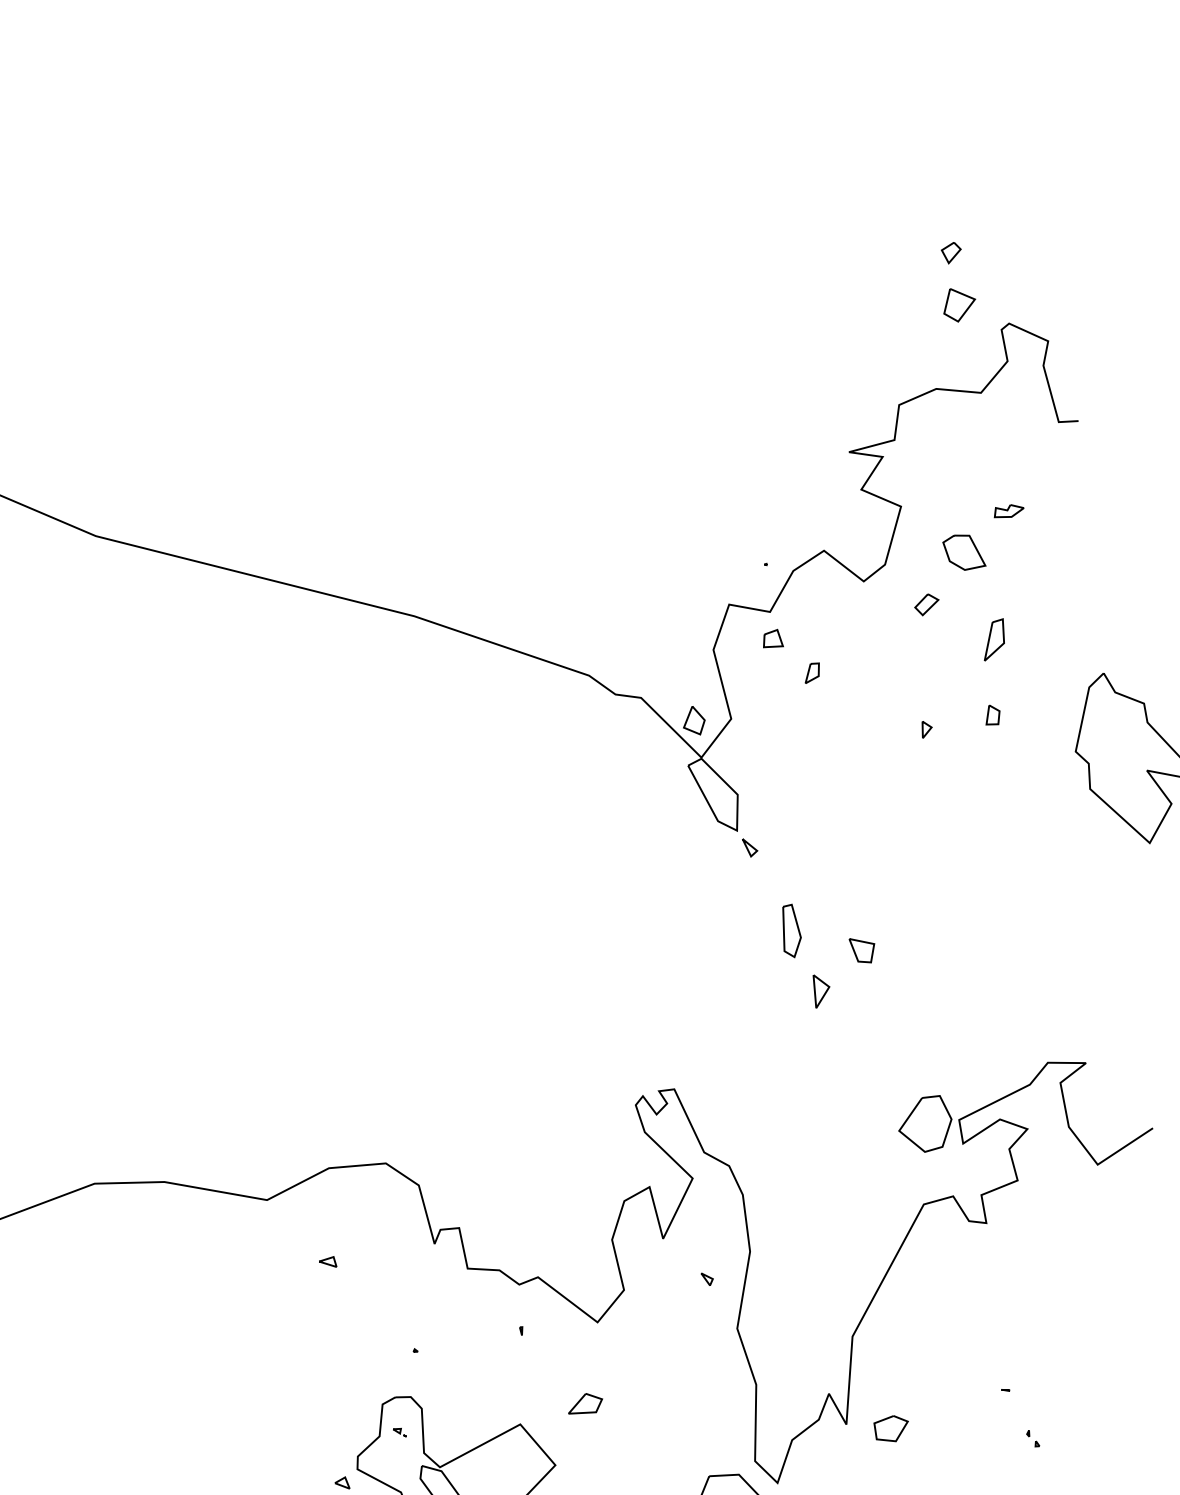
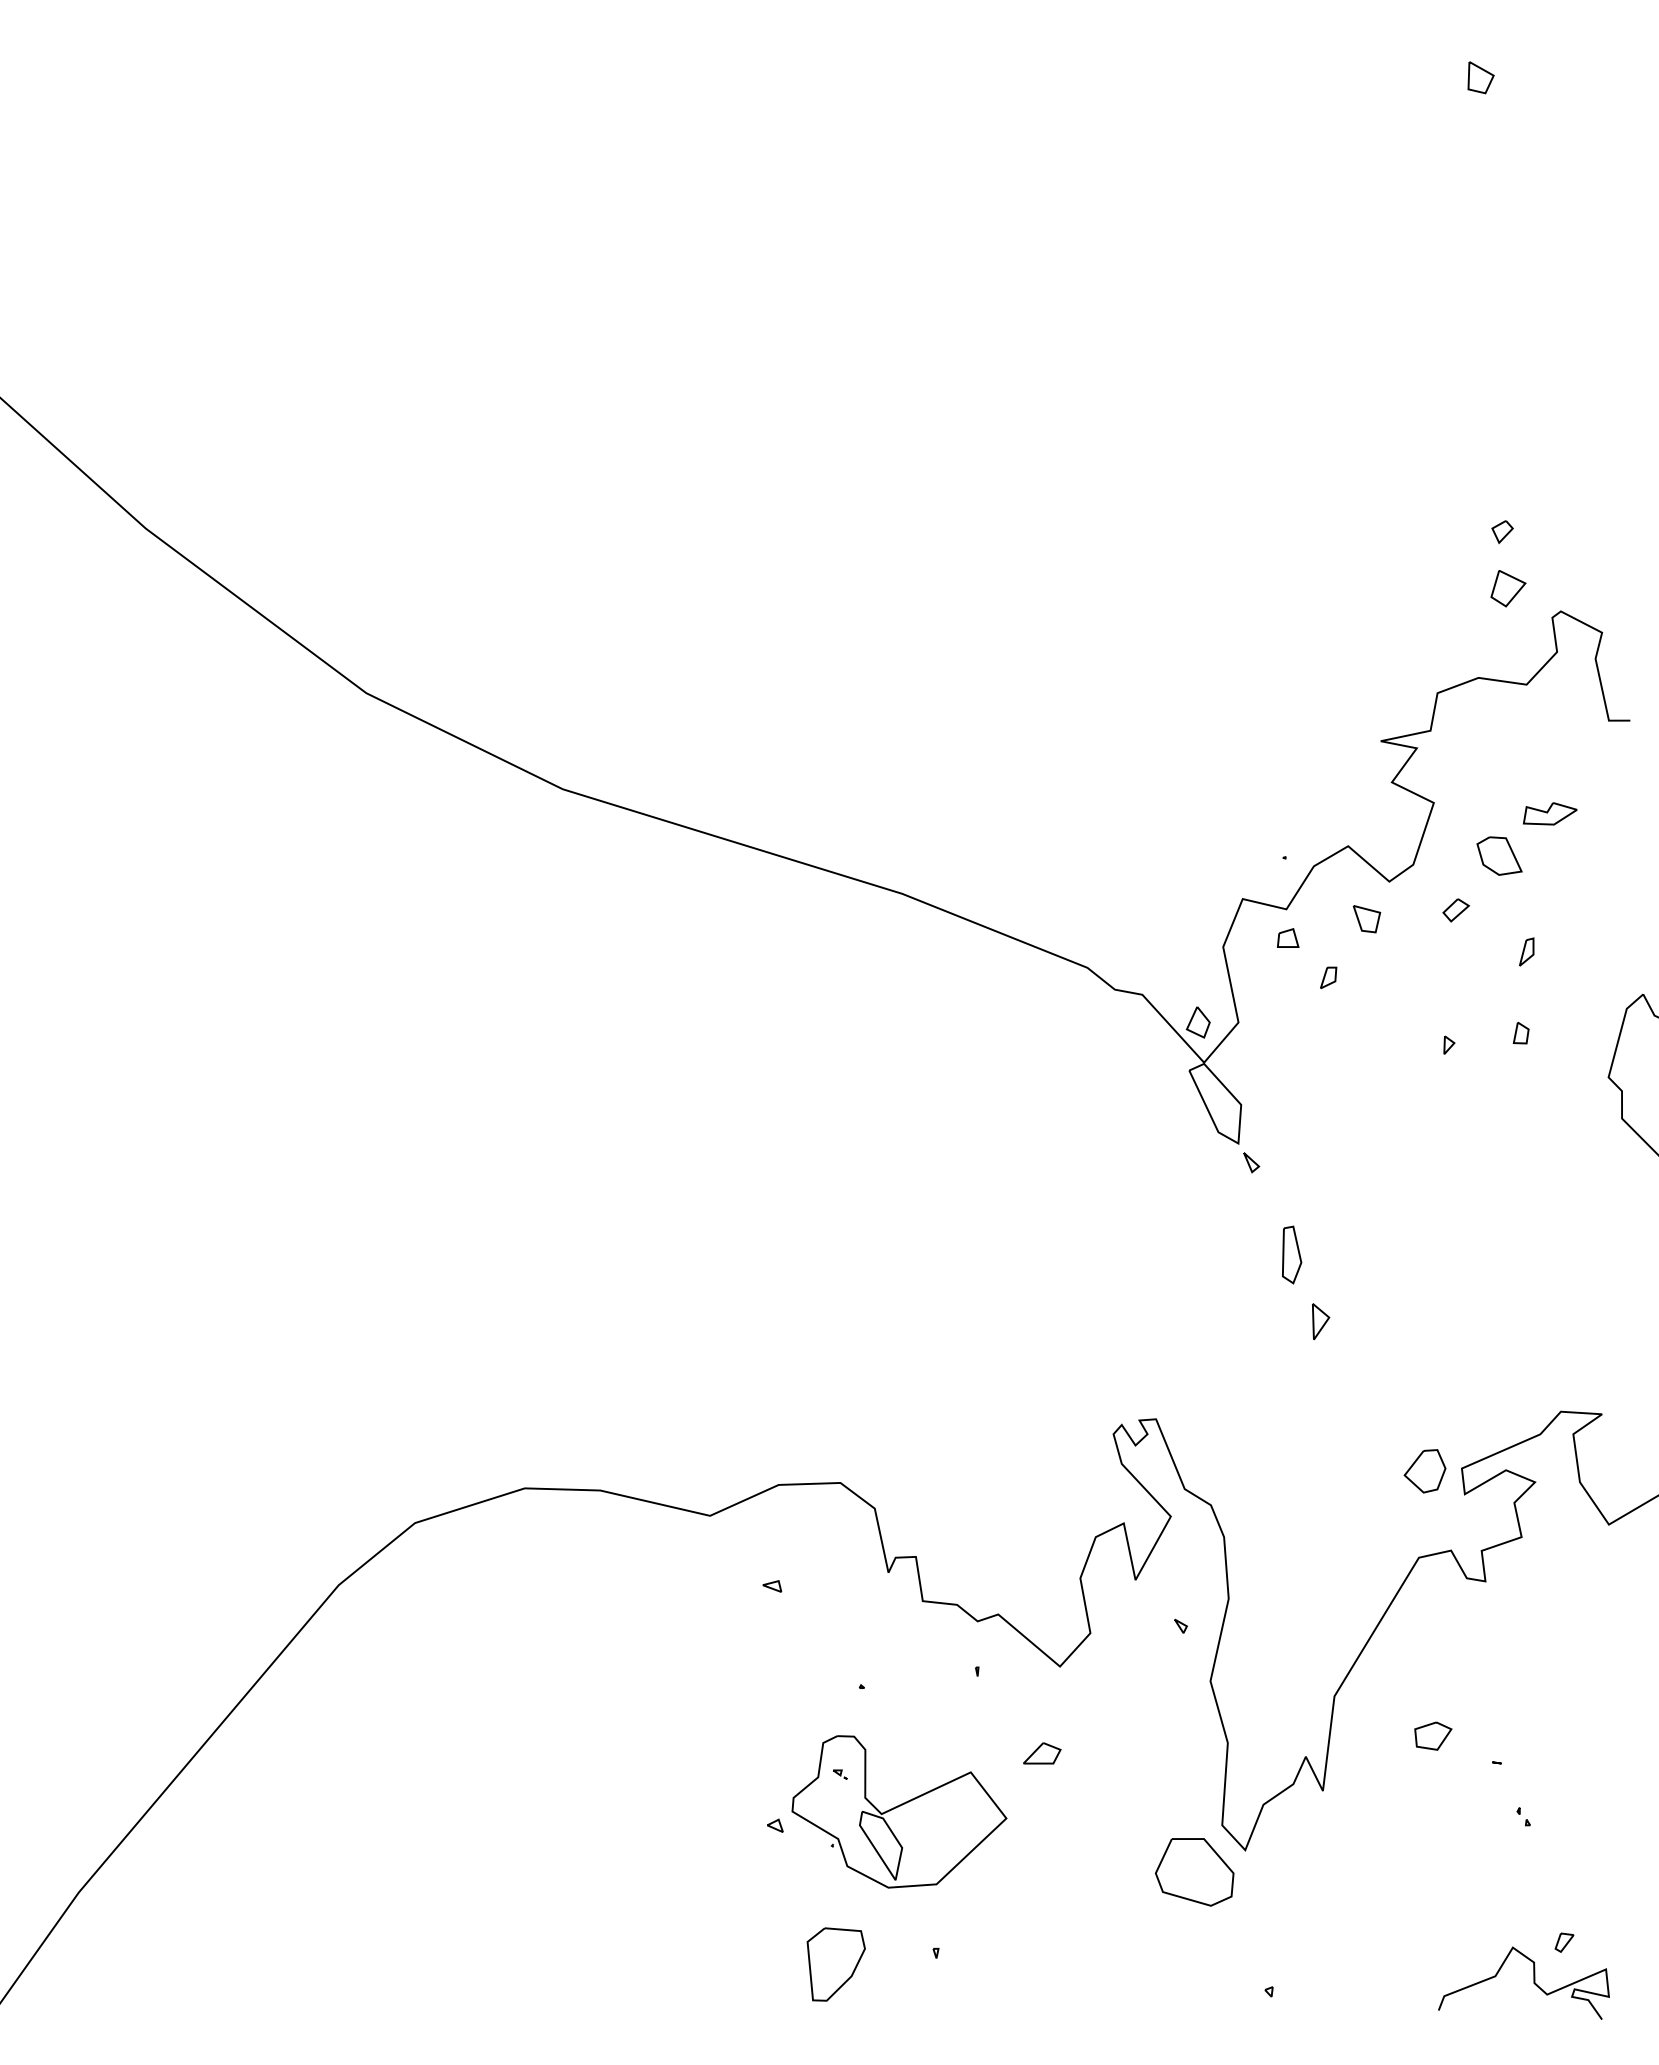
part: (1009, 510) -> (1550, 813), size x1.67
part: (993, 639) -> (1526, 951), size x0.62
part: (861, 950) -> (1366, 919), moved
part: (924, 1124) -> (1424, 1471), size x0.71
part: (891, 1428) -> (1433, 1735), moved

